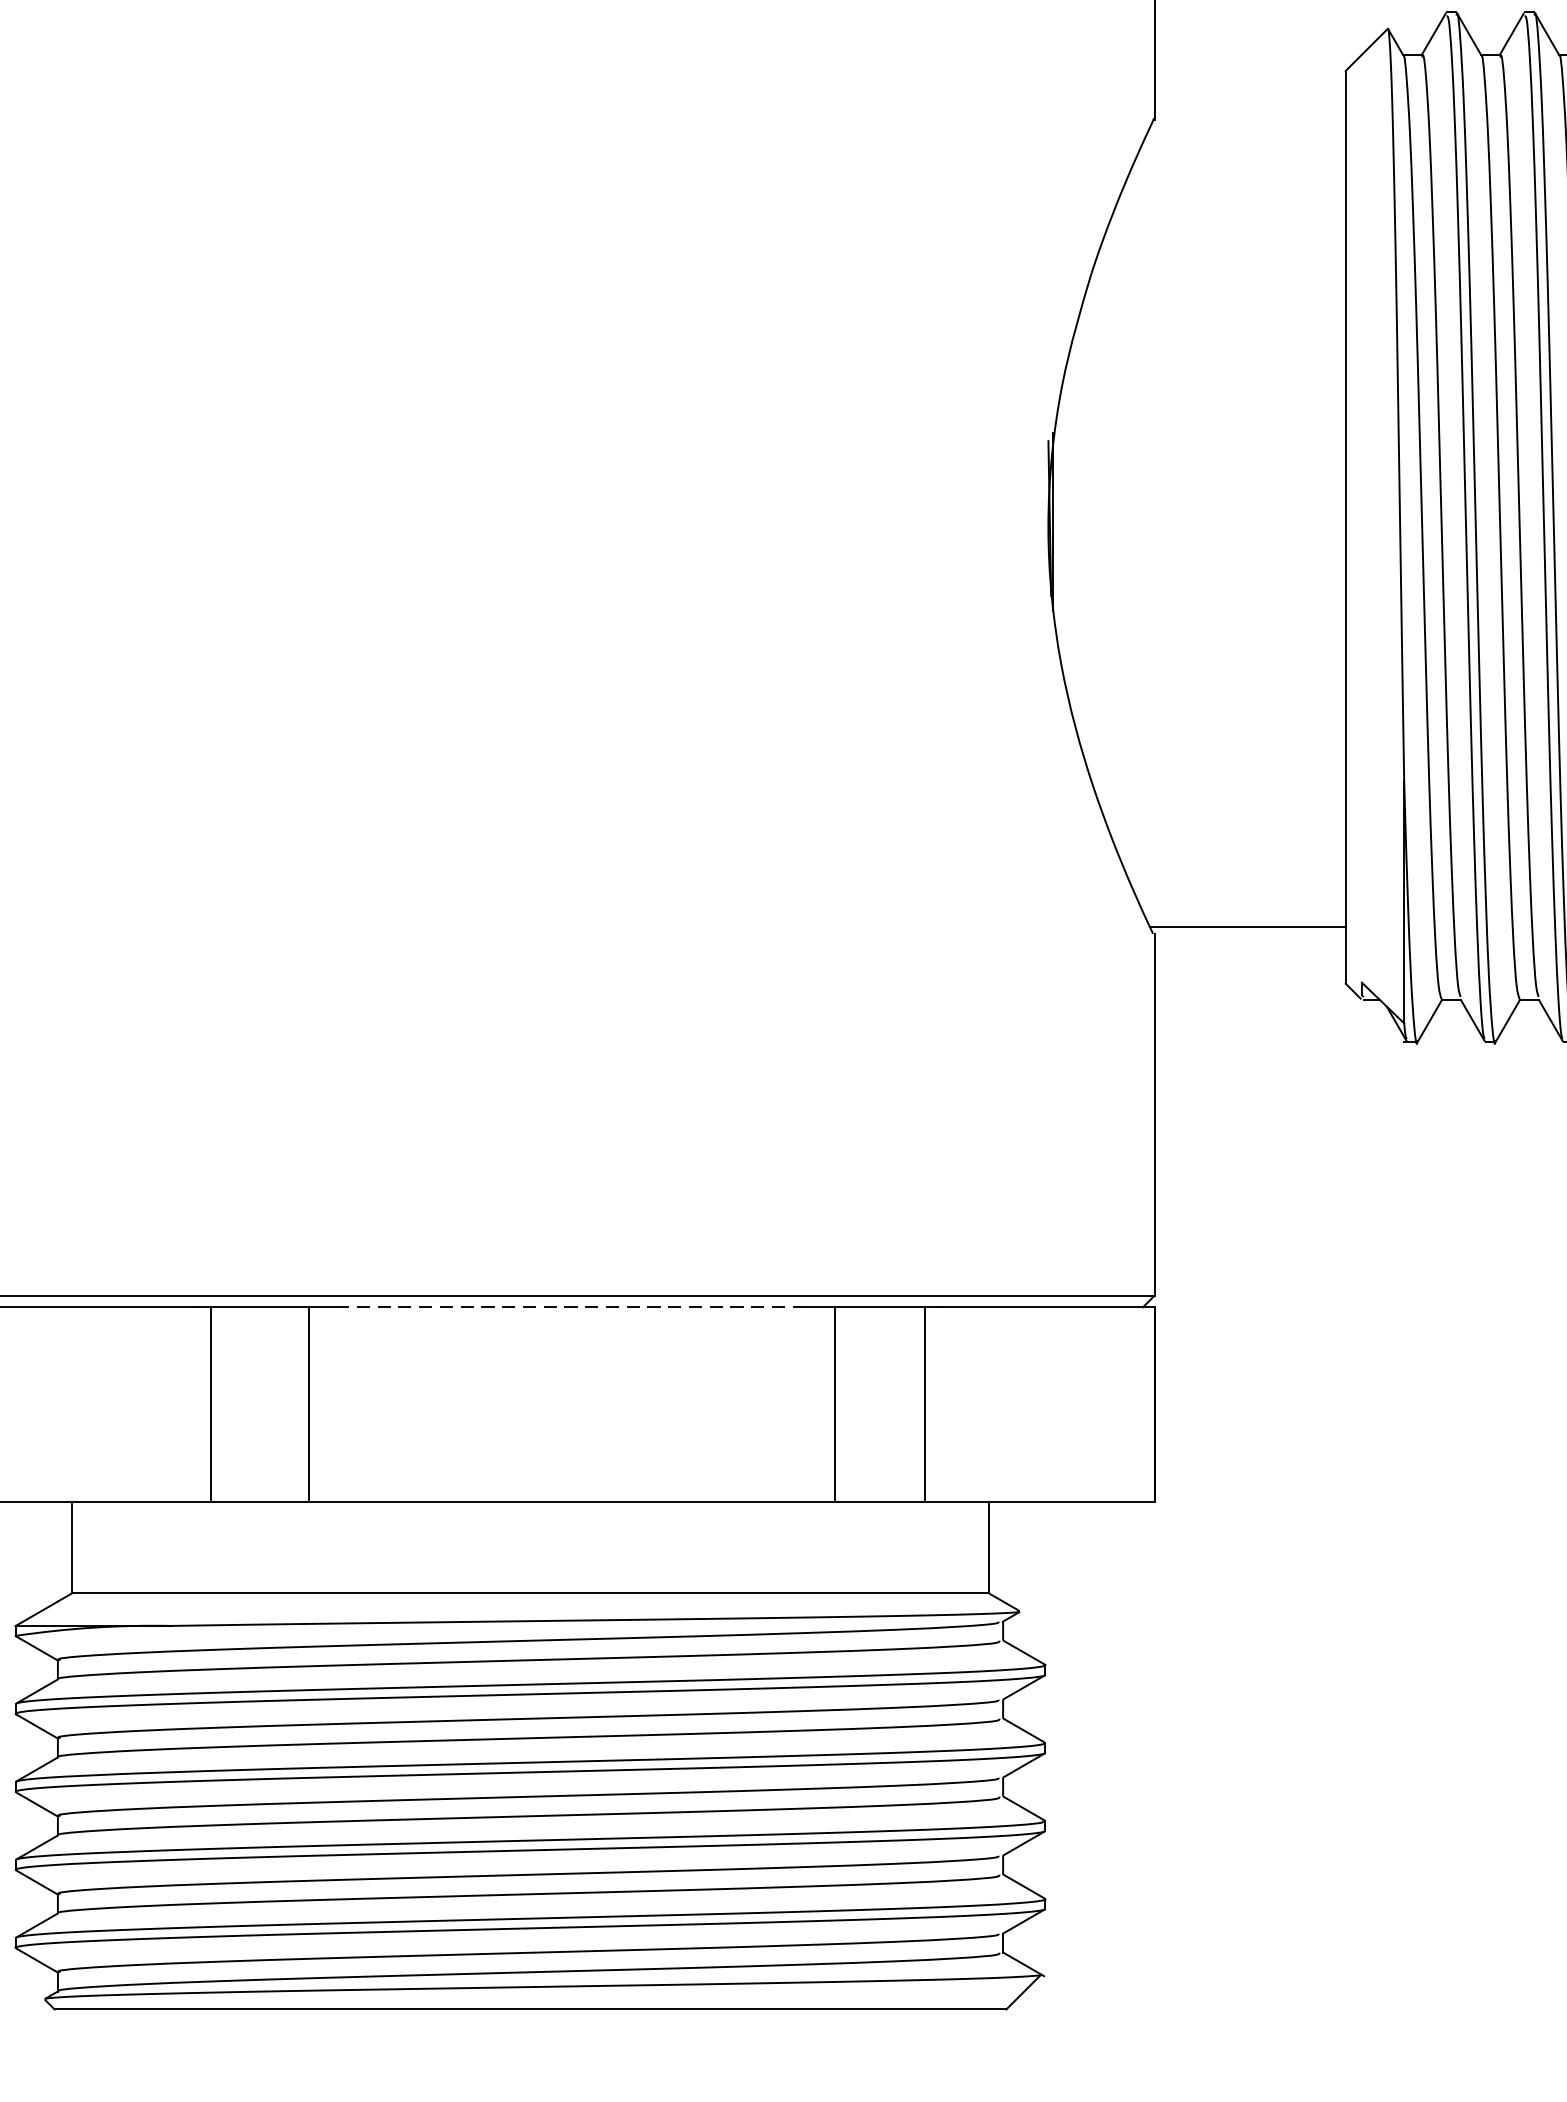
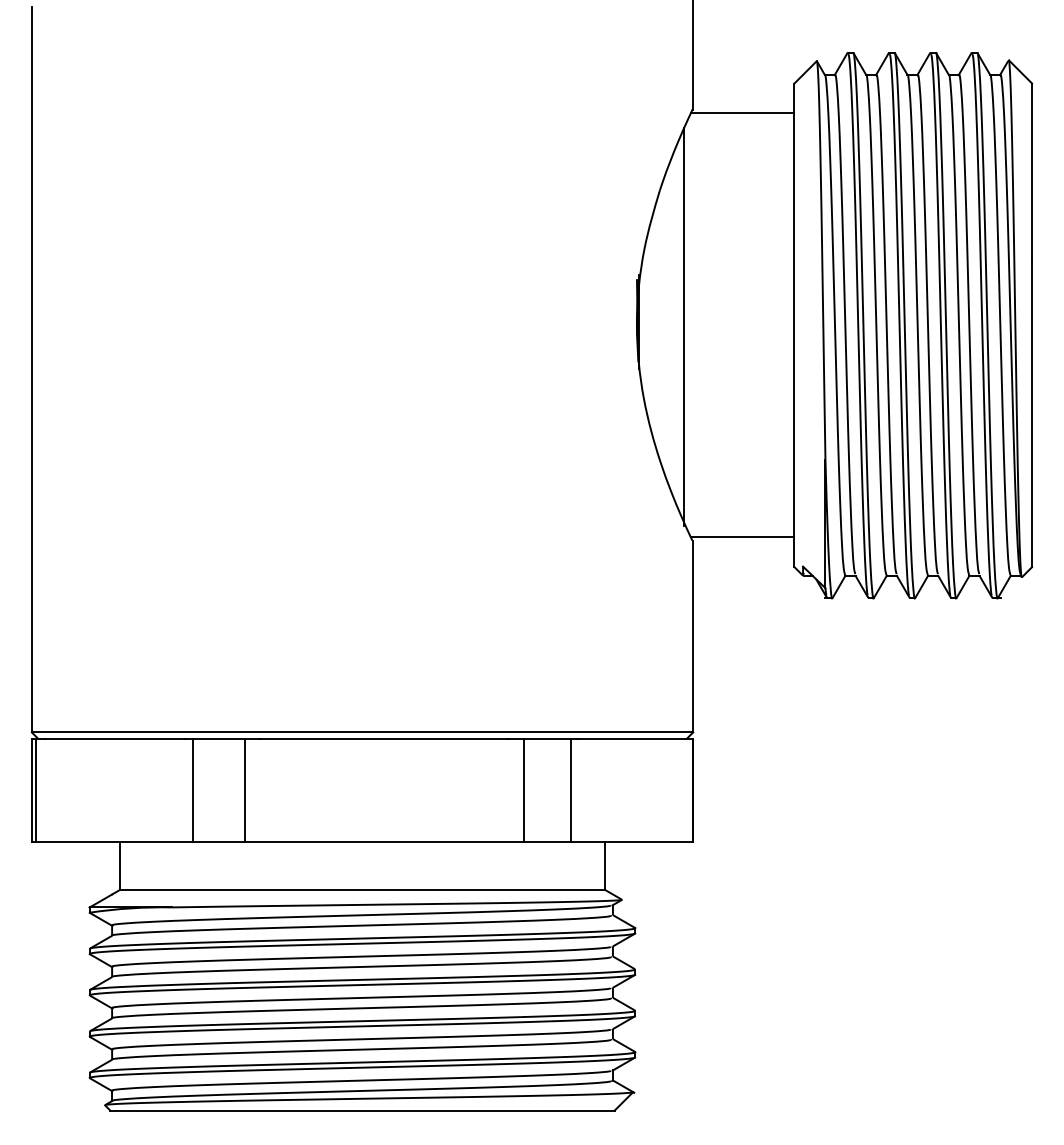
line: (1247, 127) -> (742, 113), added
line: (1138, 529) -> (684, 326), added
line: (570, 1307) -> (383, 738), dashed -> solid

